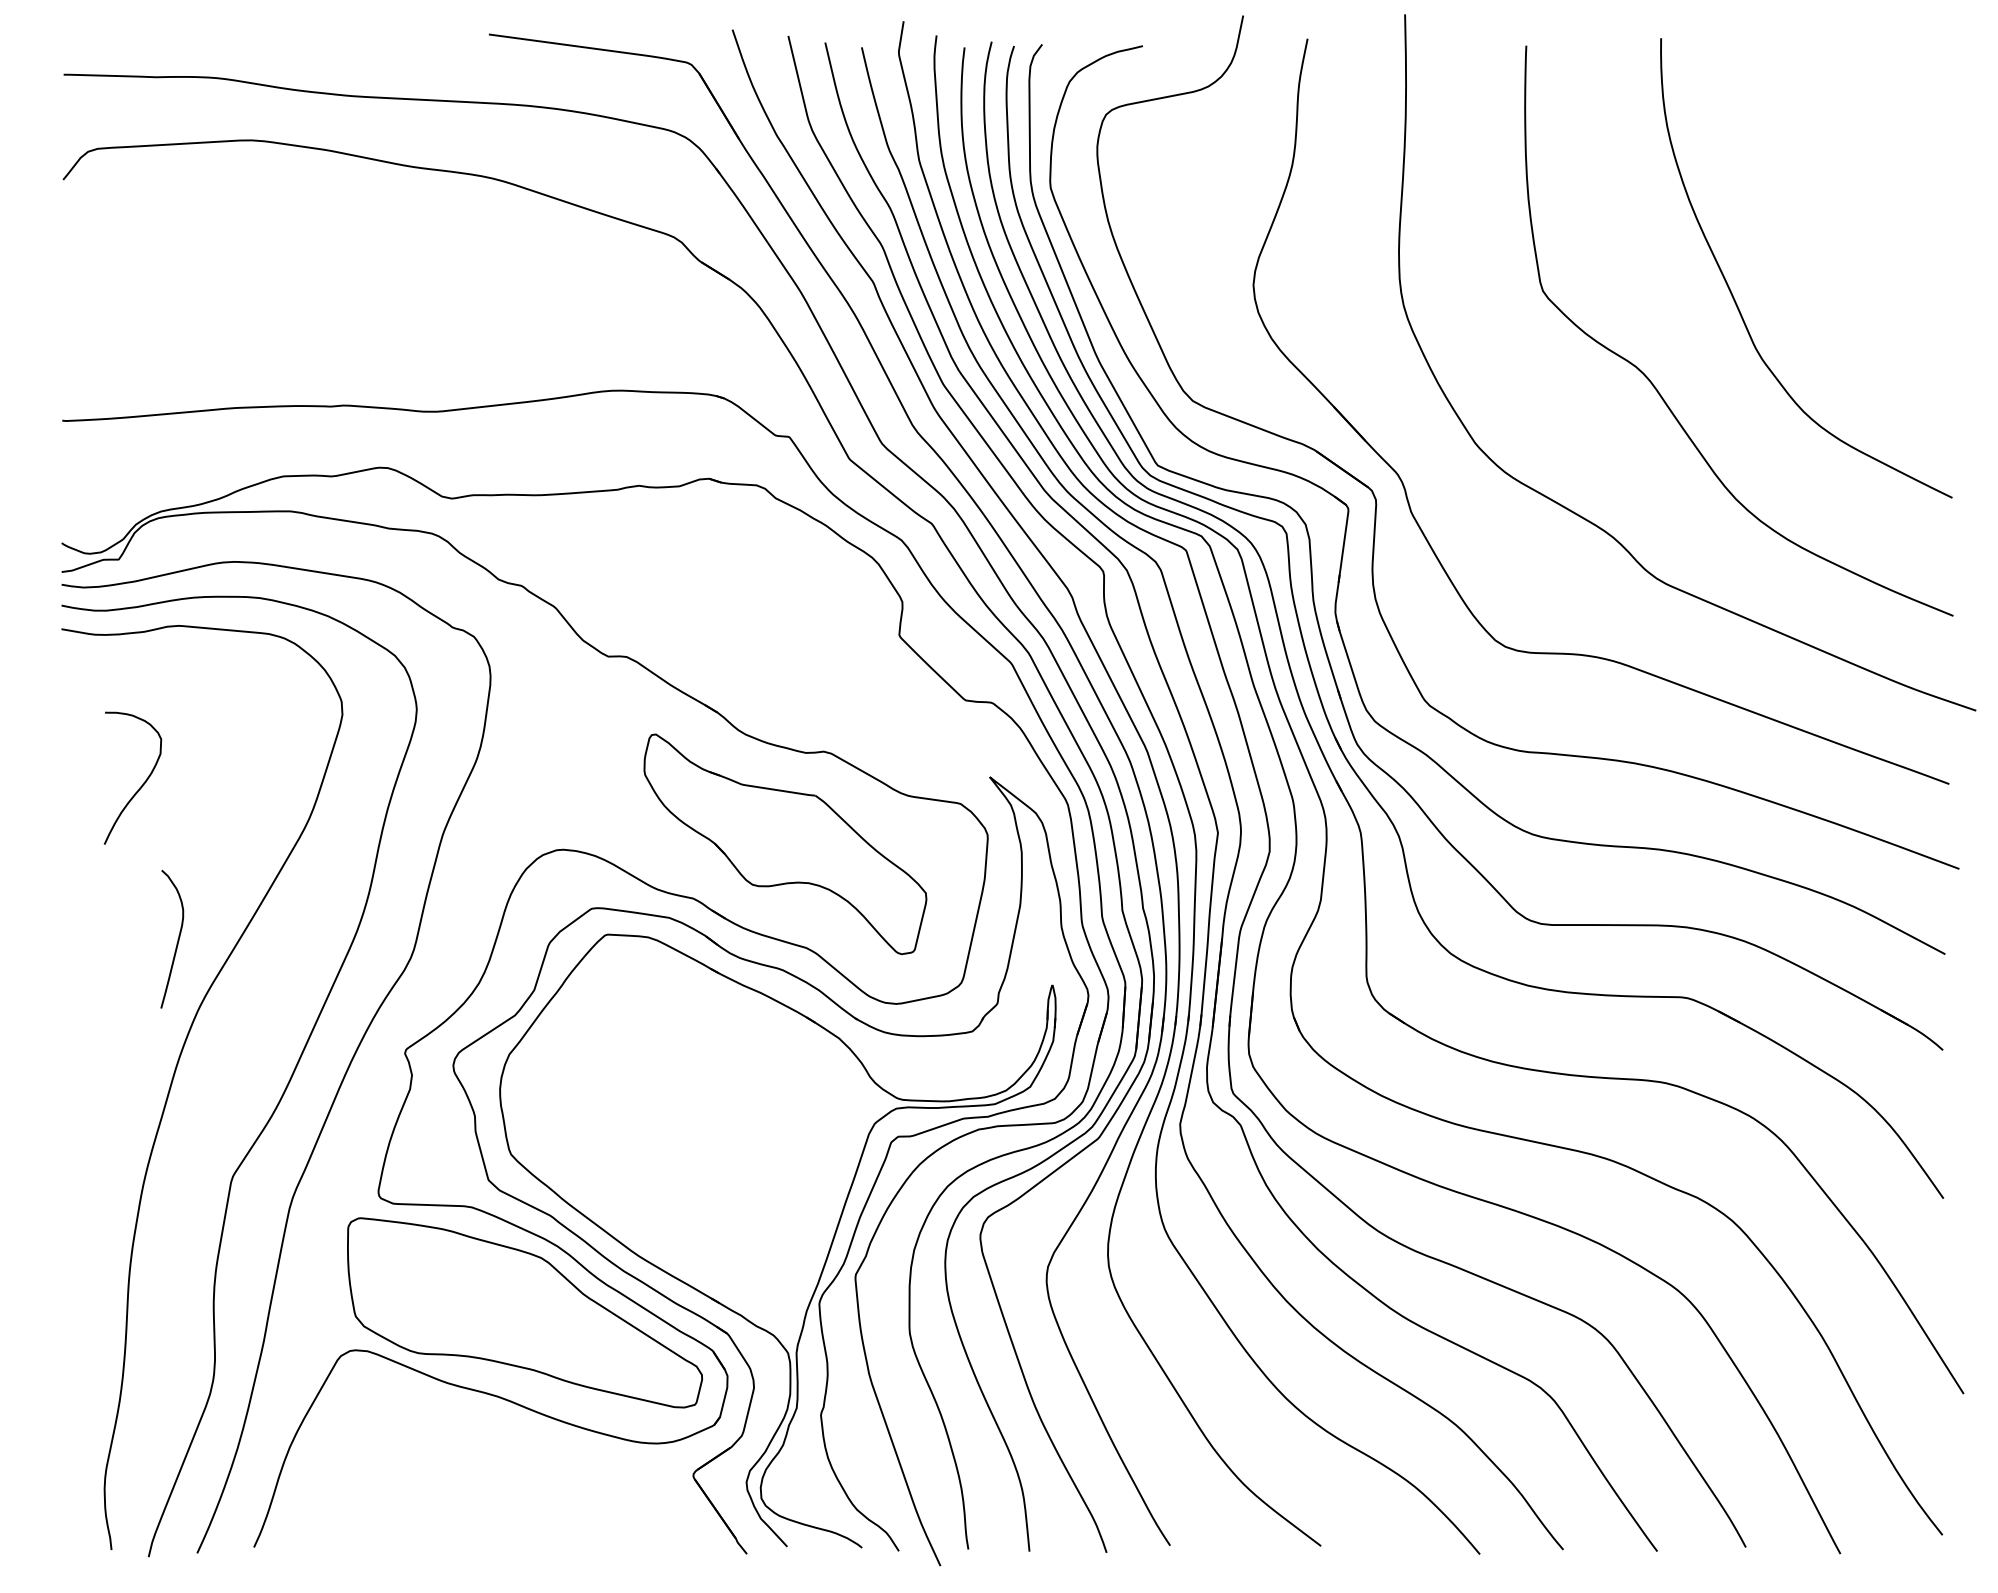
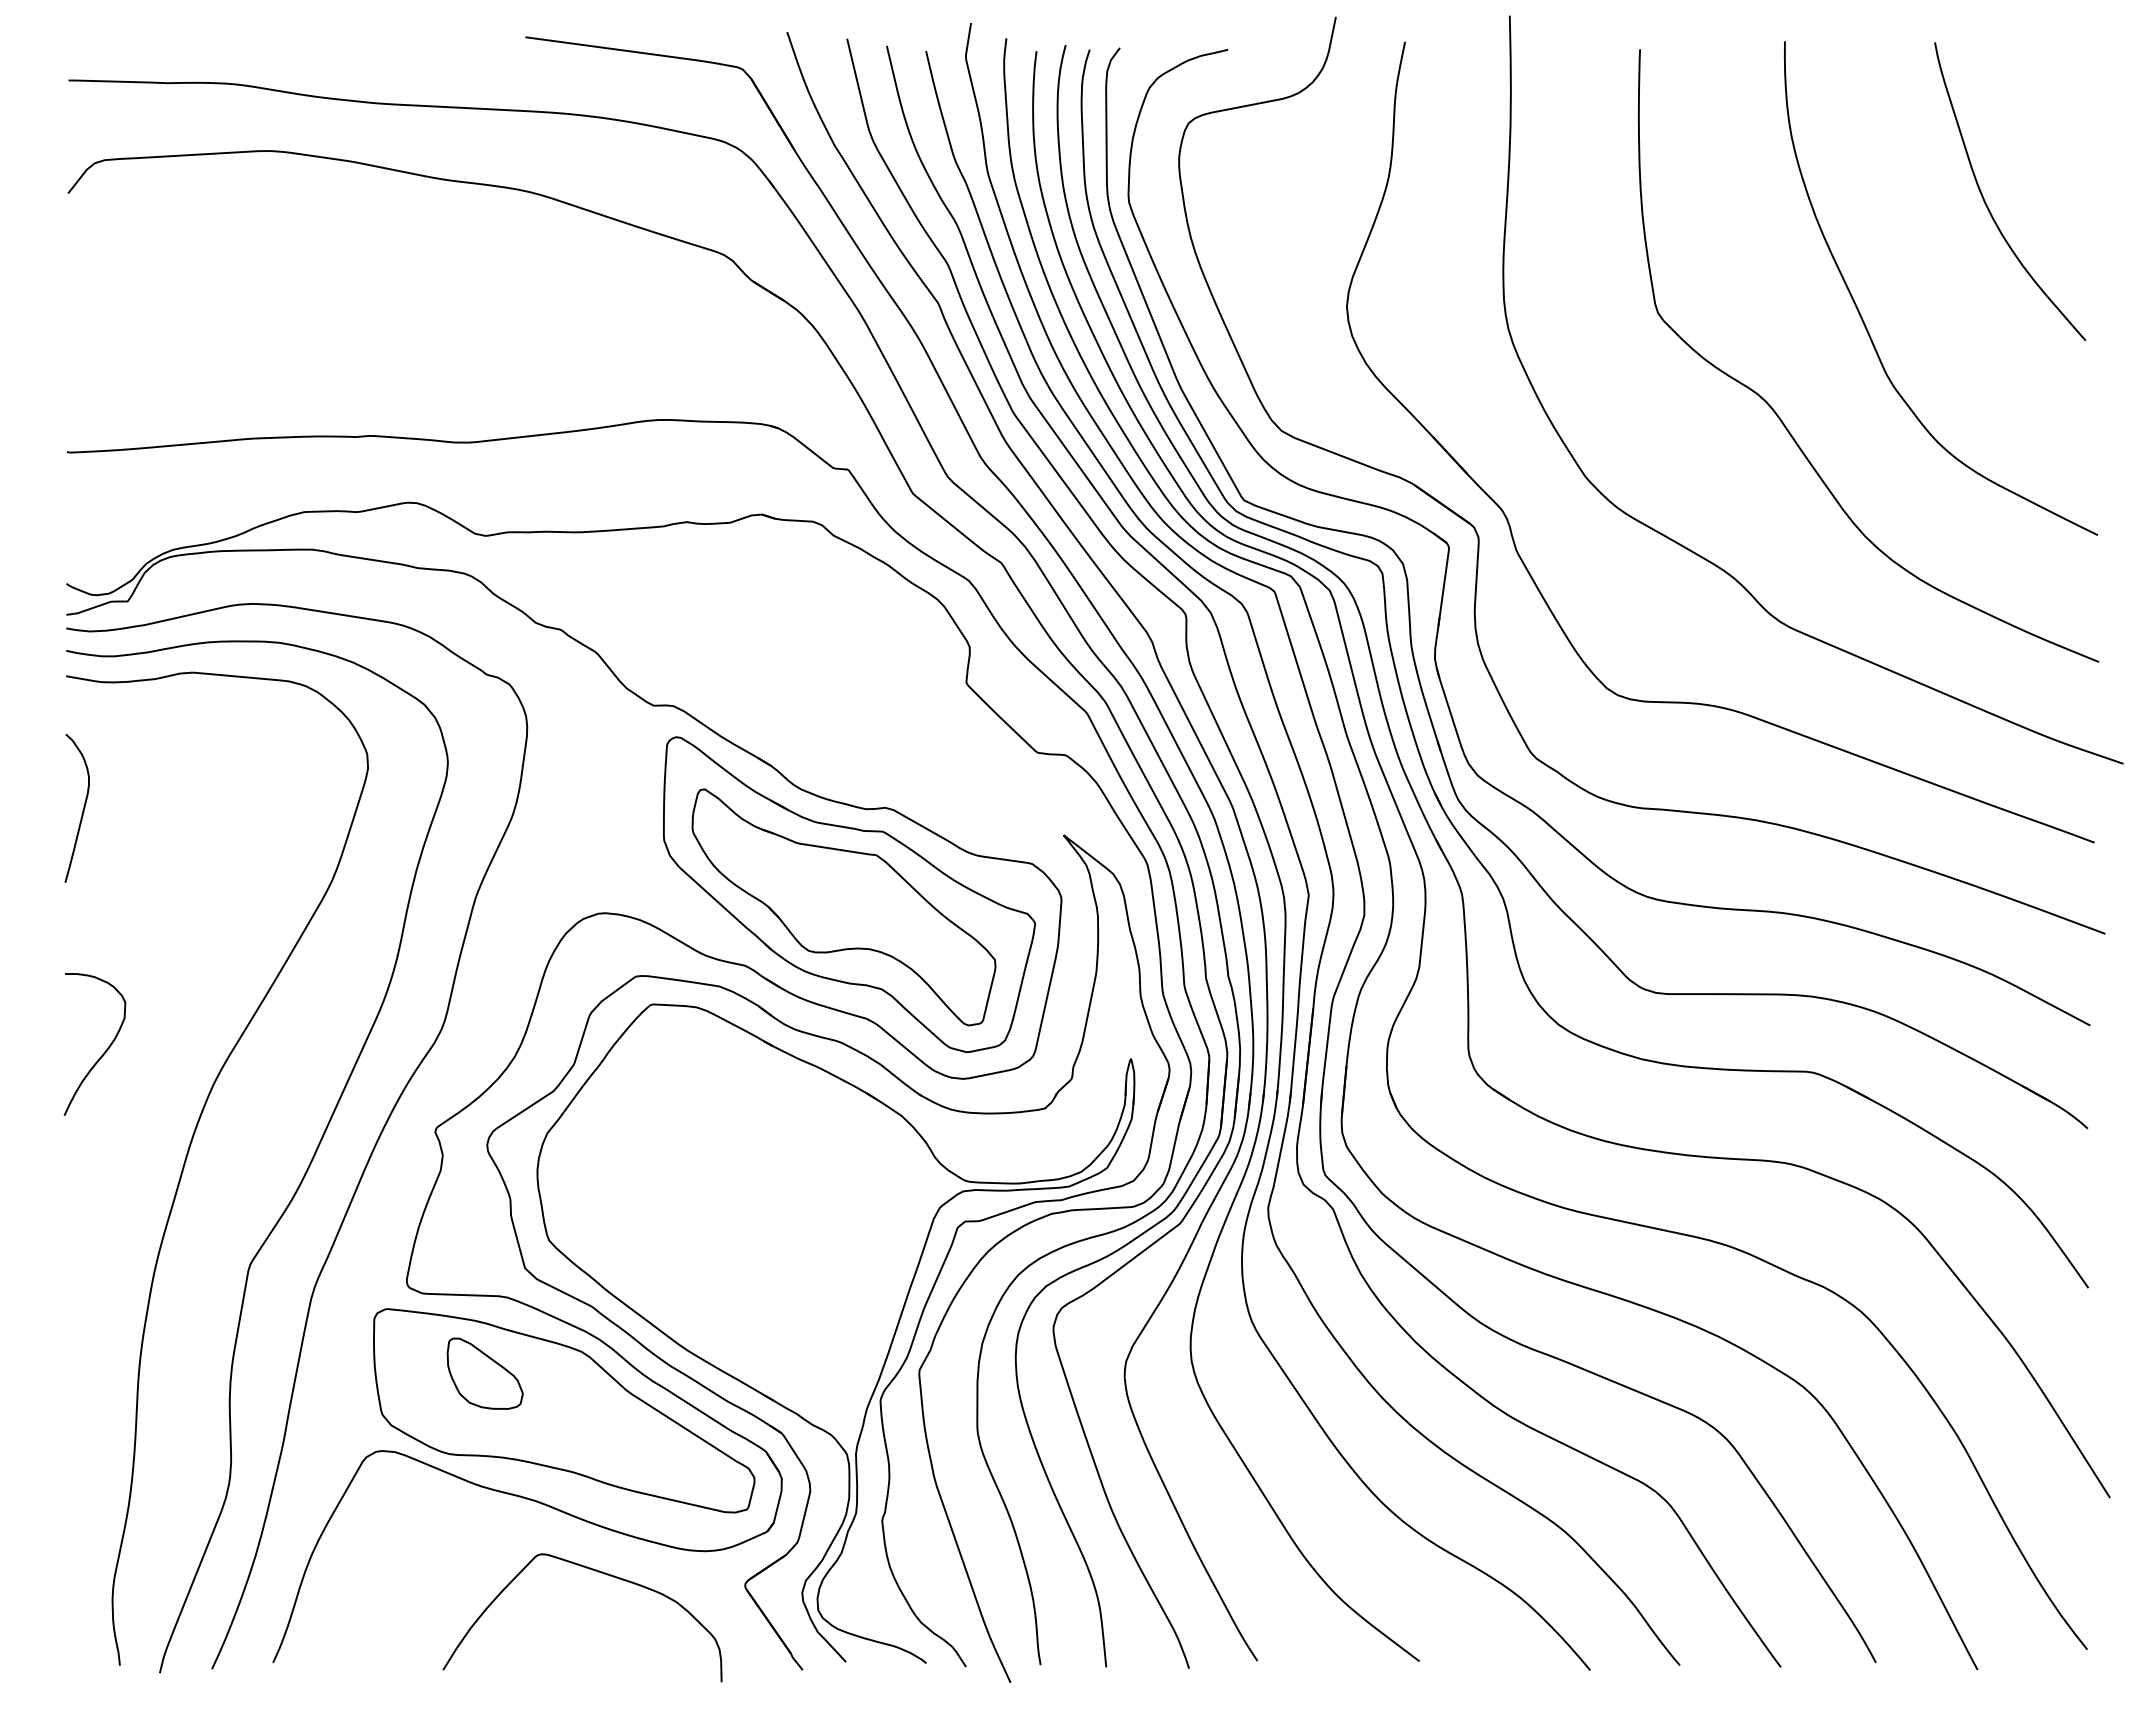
curve: (1847, 186) -> (1985, 200), added
curve: (141, 784) -> (104, 1051), moved
part: (790, 832) -> (849, 894), added
curve: (177, 941) -> (82, 810), moved
part: (450, 1278) -> (484, 1373), added
curve: (556, 1463) -> (598, 1572), added

